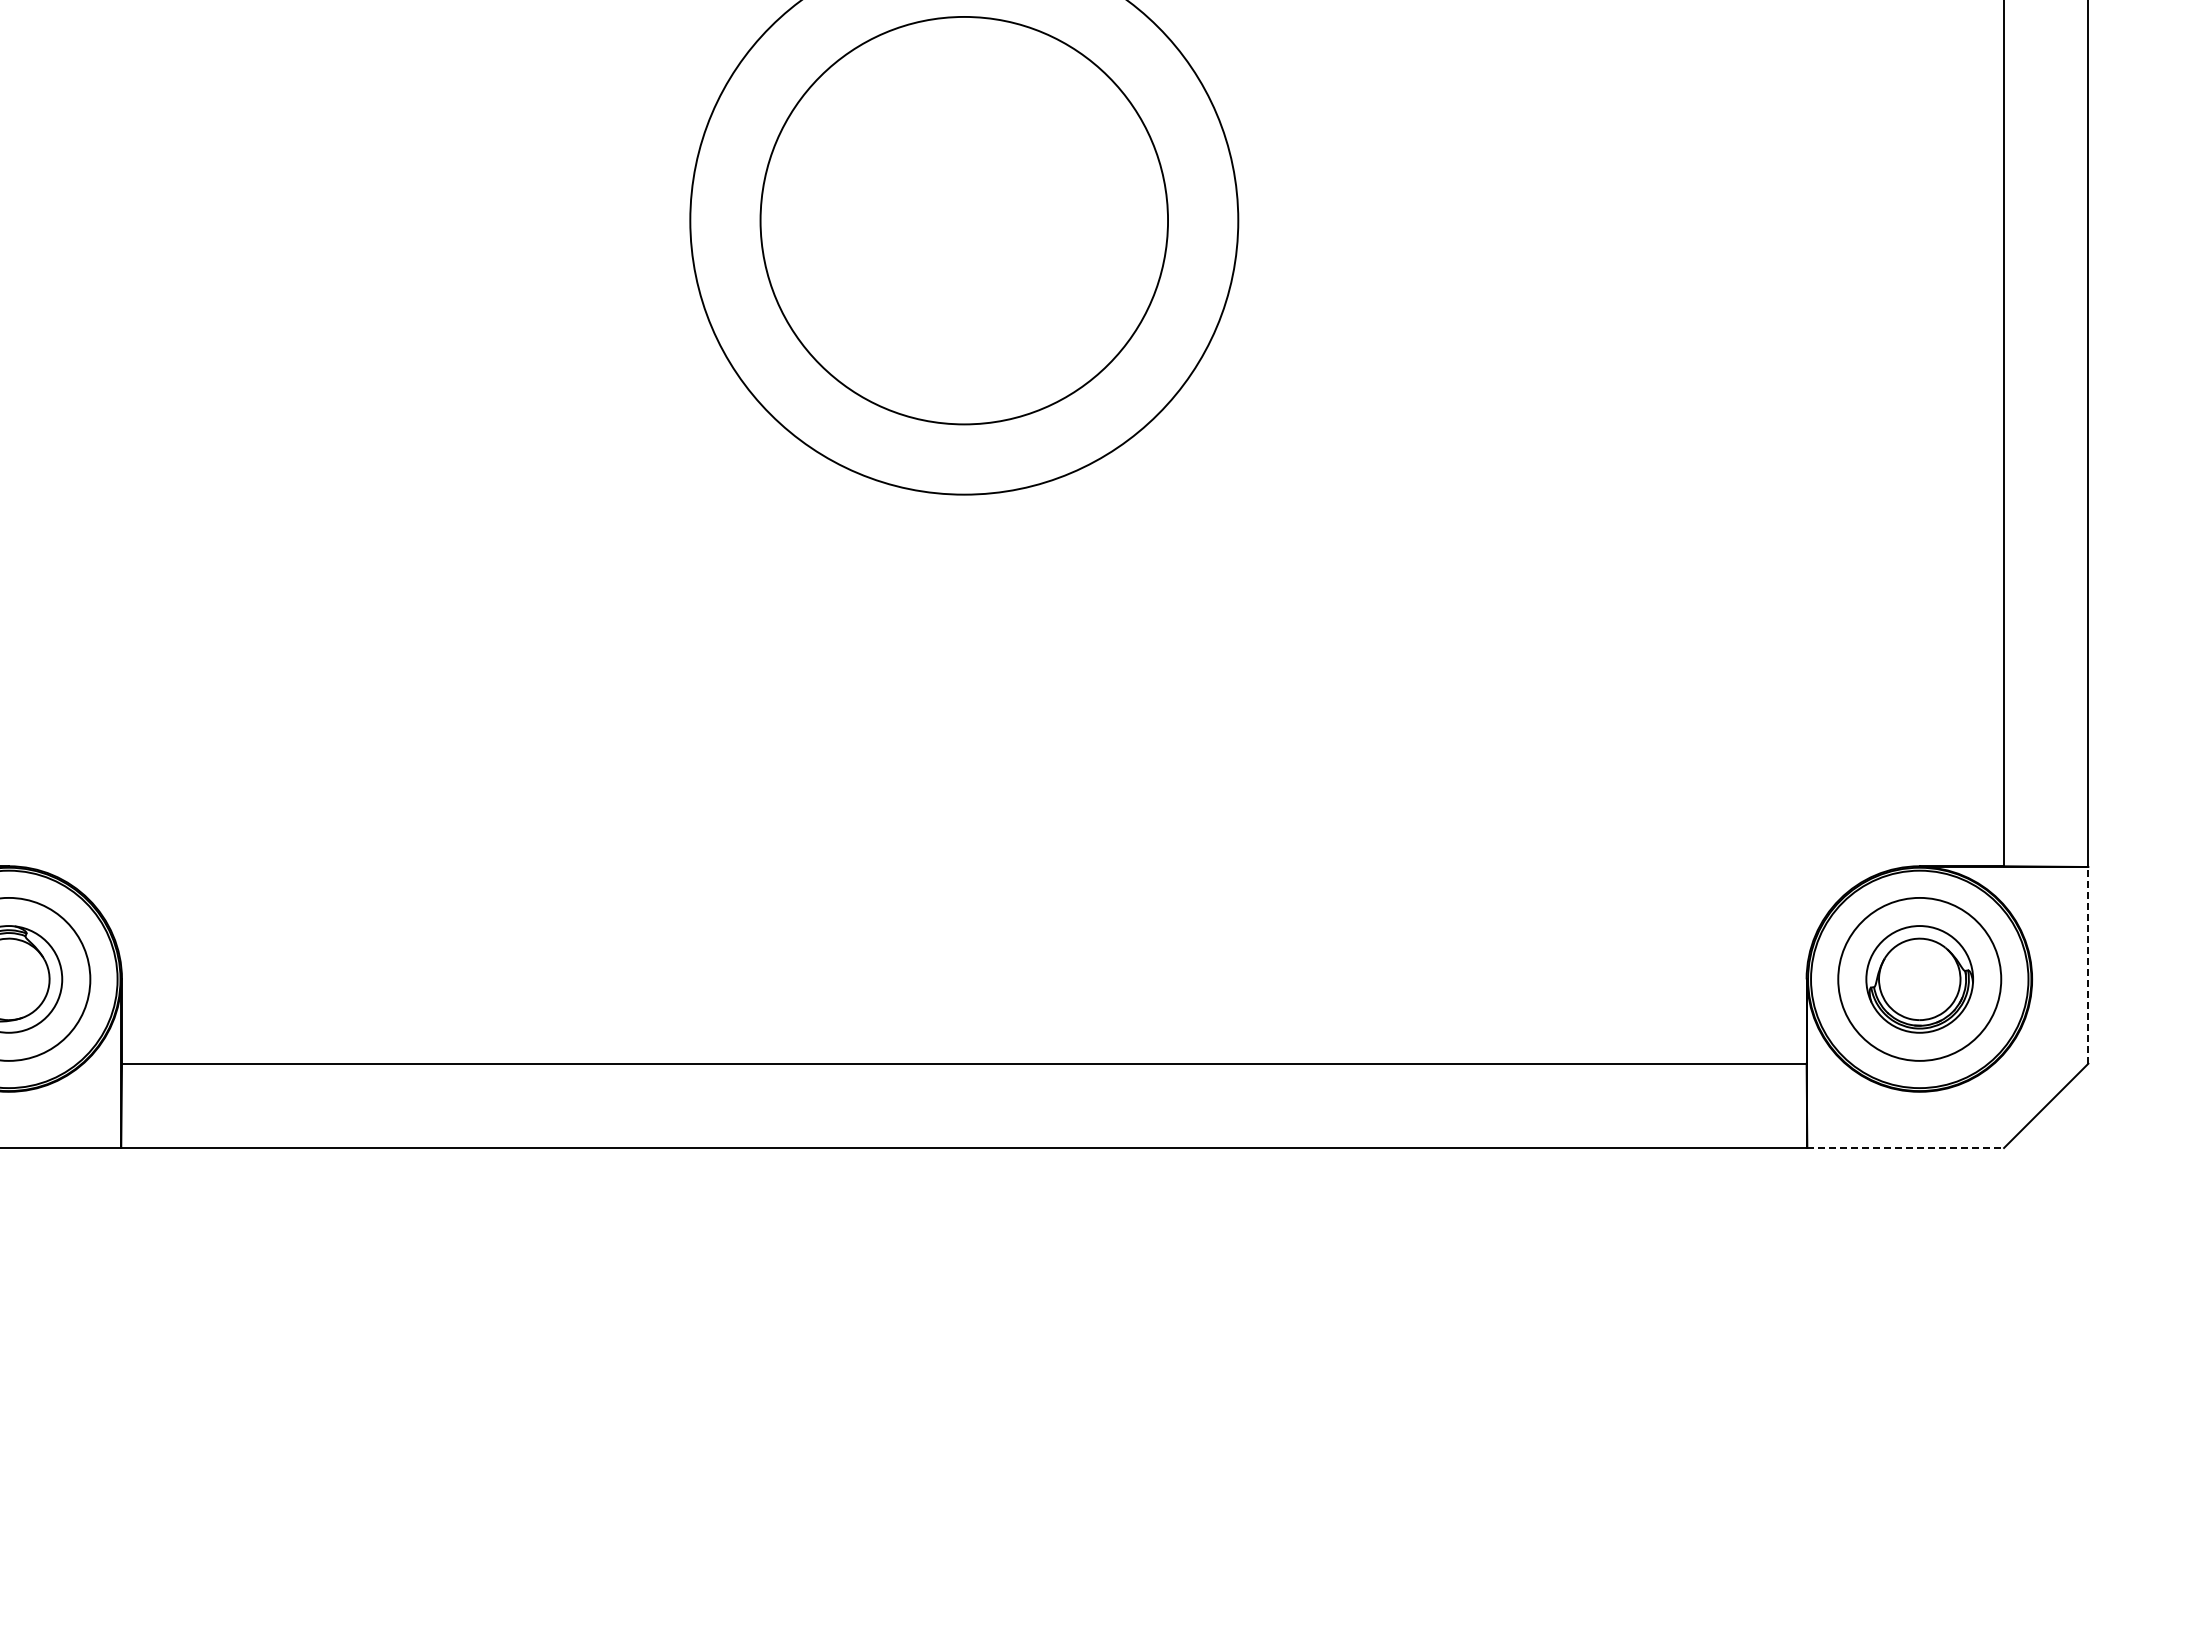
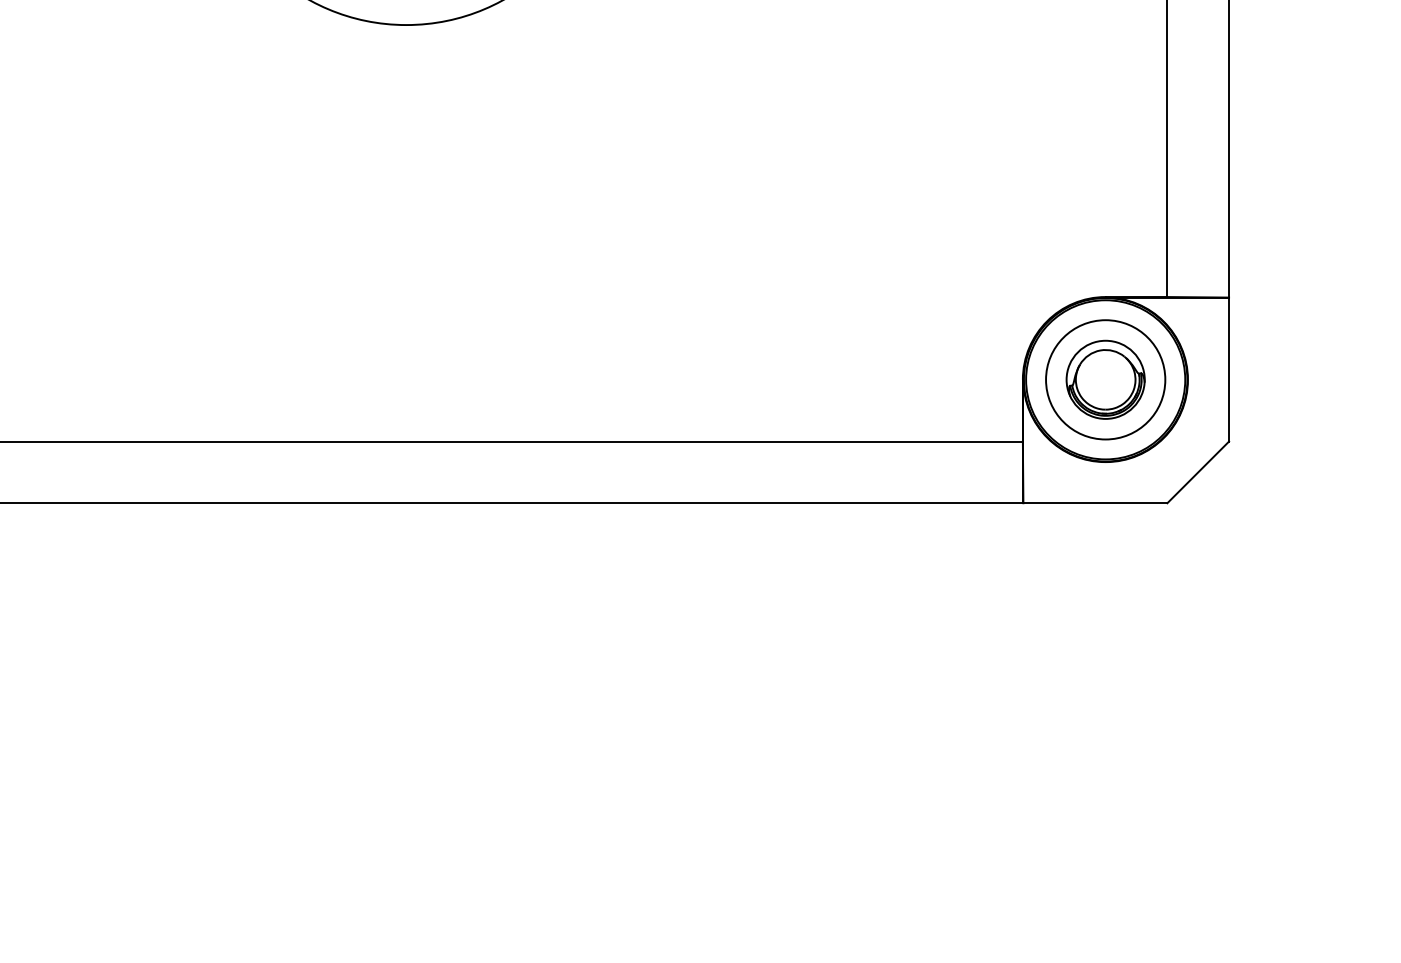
line: (2088, 964) -> (1229, 368), dashed -> solid
line: (1906, 1148) -> (1095, 503), dashed -> solid

